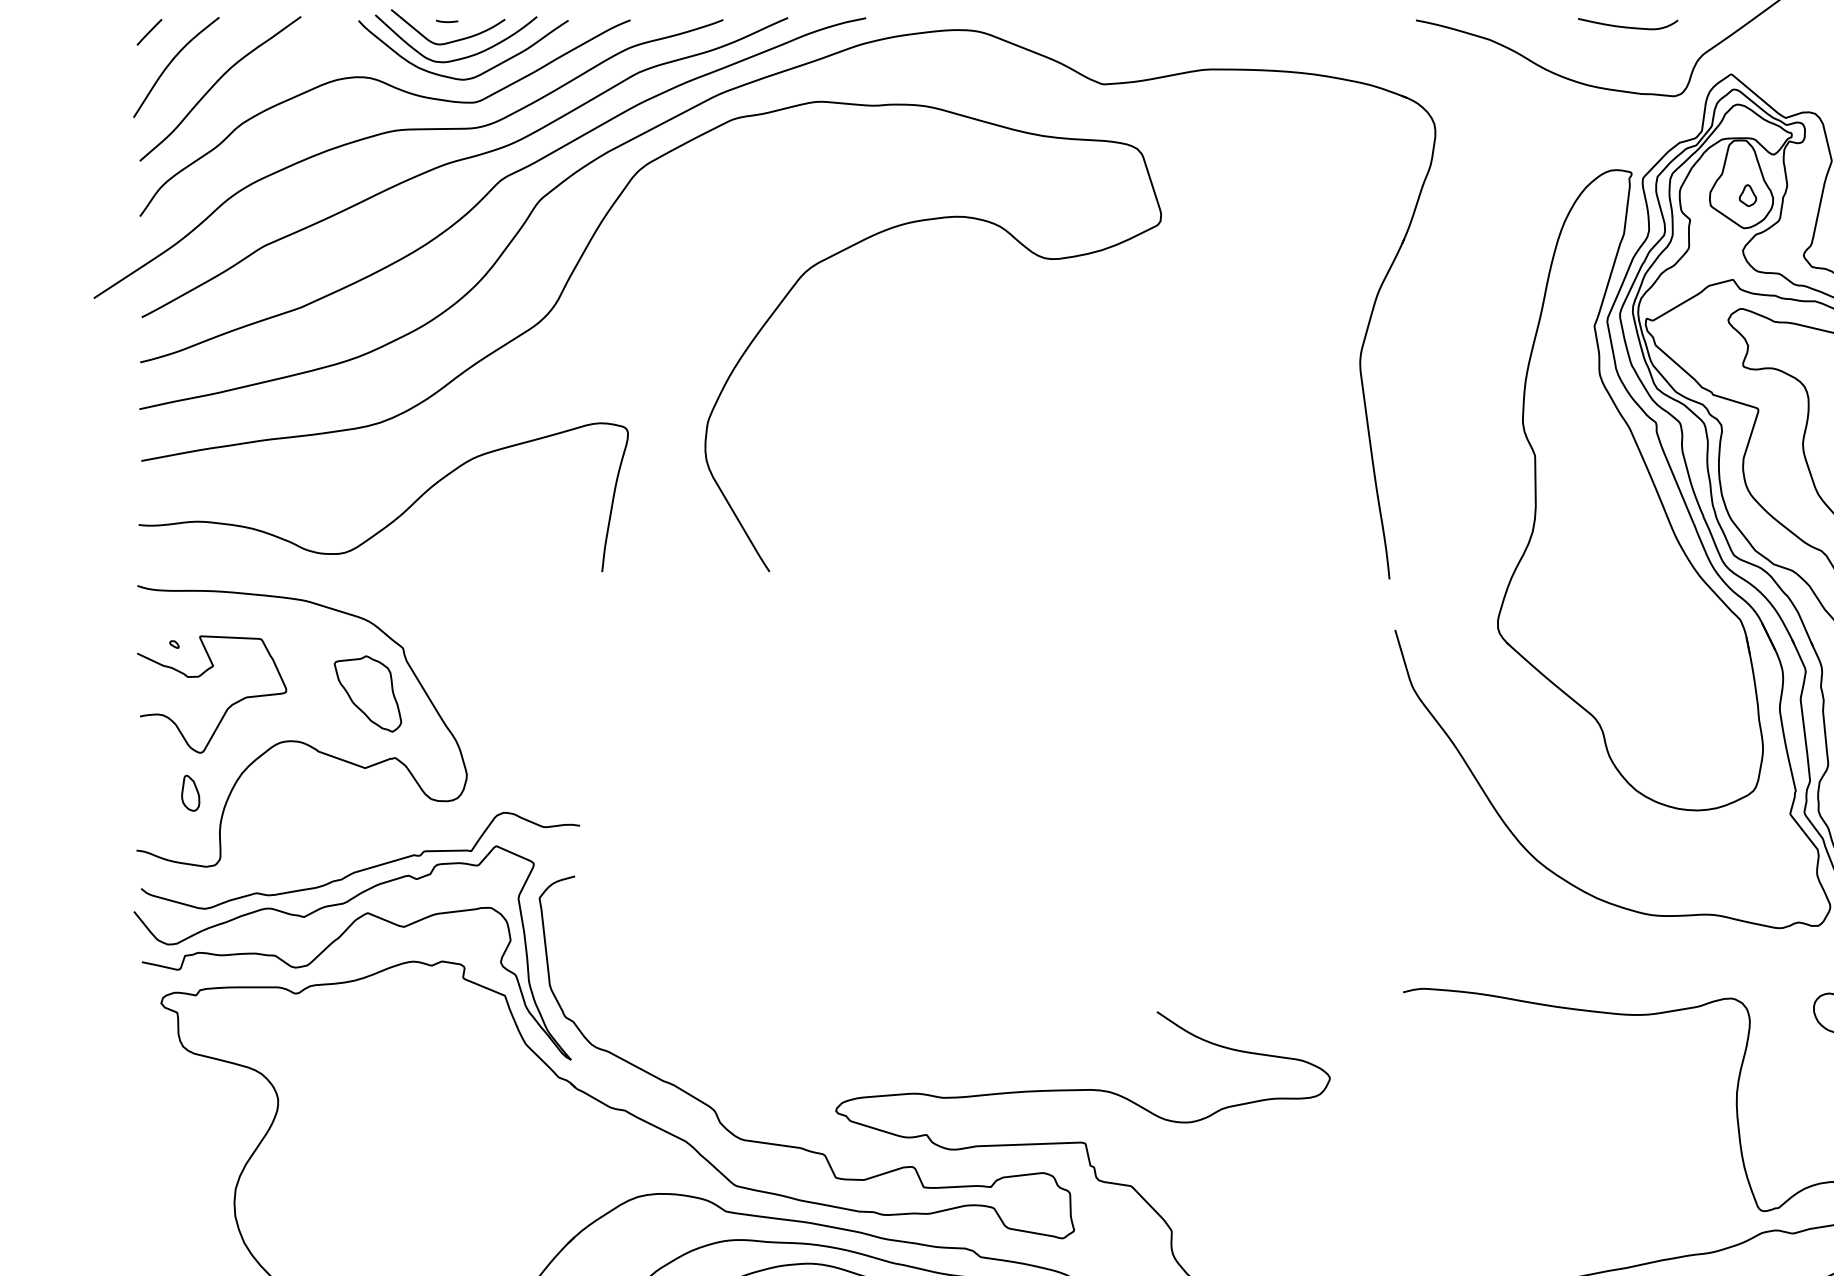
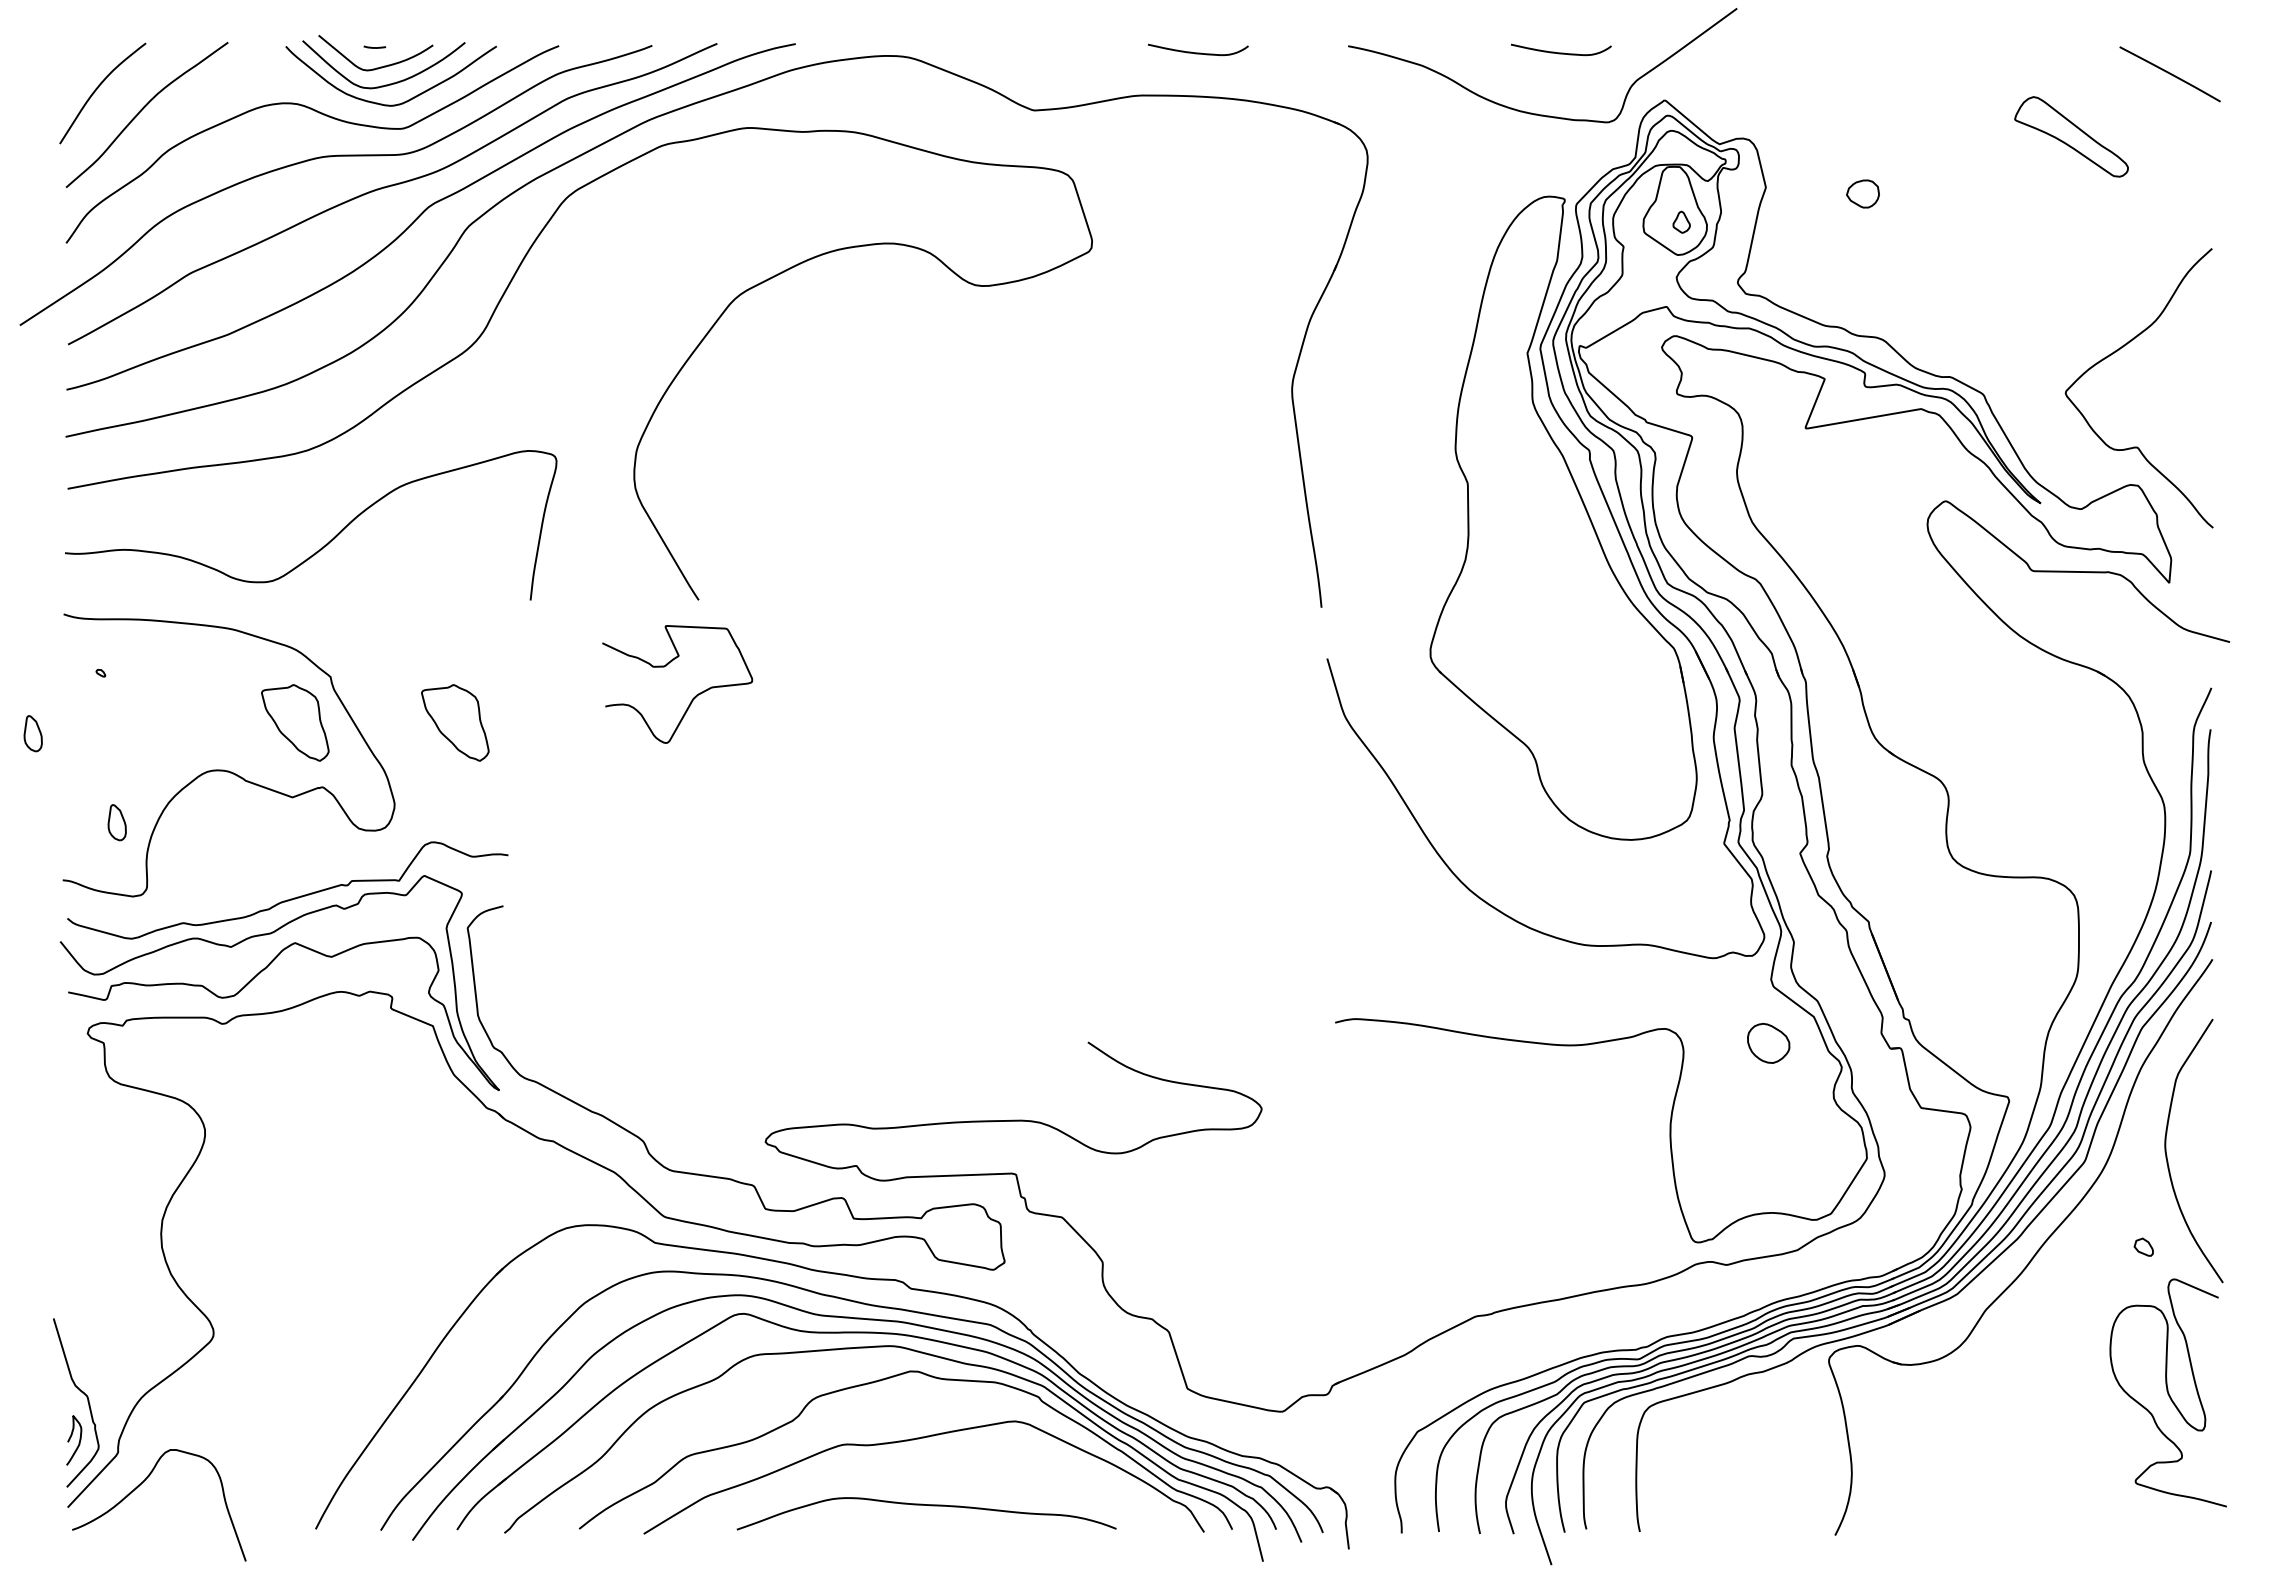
curve: (1267, 26) -> (1198, 52), added
line: (149, 31) -> (75, 57), removed
part: (527, 693) -> (455, 722), added
part: (106, 704) -> (32, 733), added
curve: (226, 708) -> (692, 698), moved

